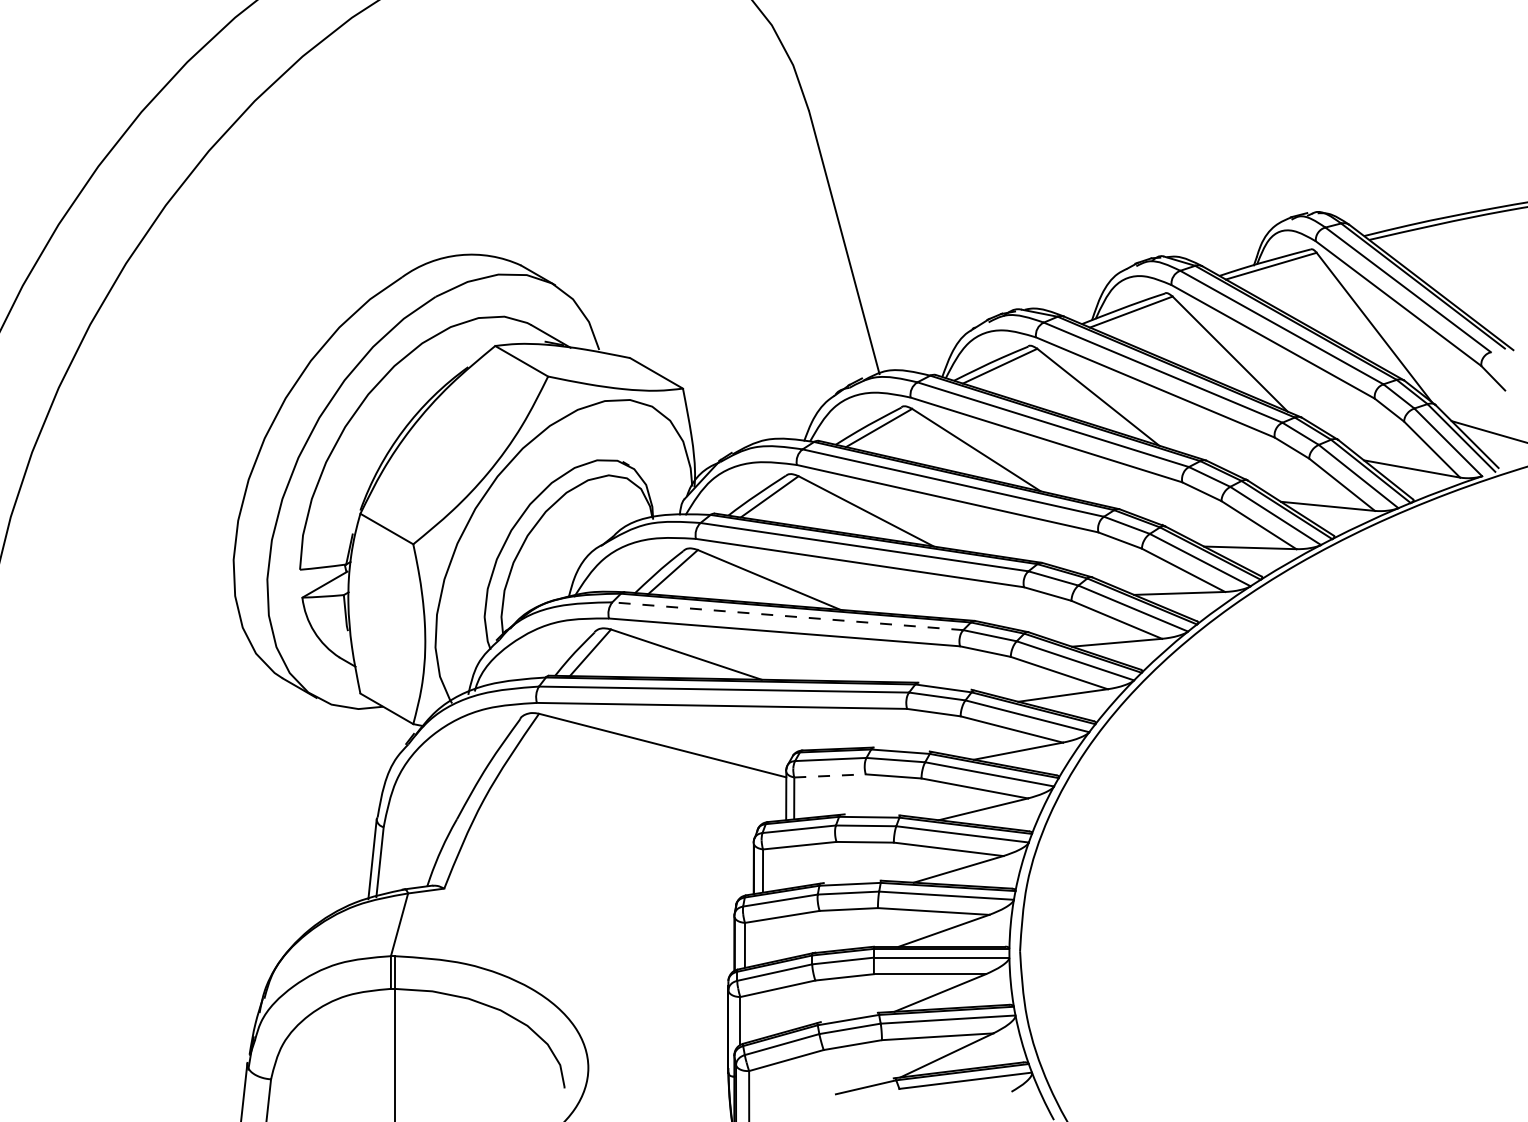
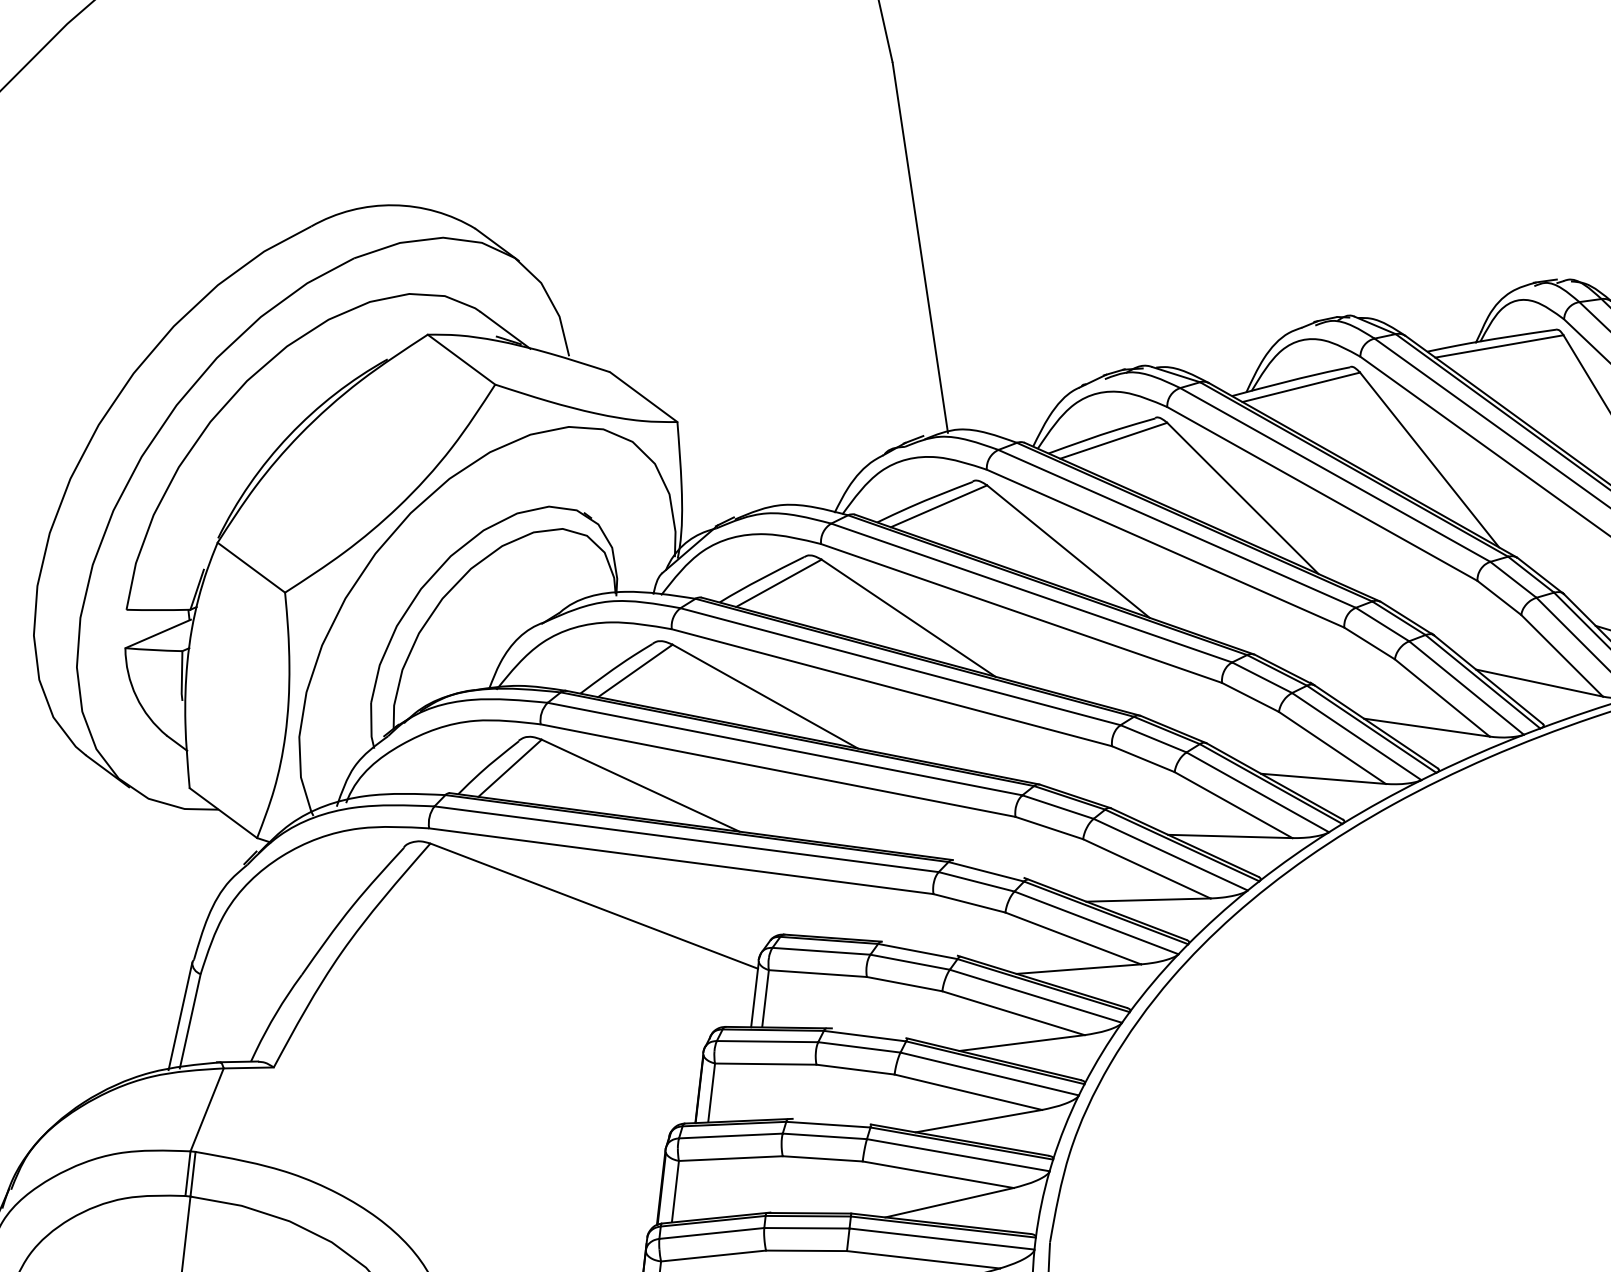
line: (787, 616) -> (784, 749), dashed -> solid
line: (830, 775) -> (818, 973), dashed -> solid

